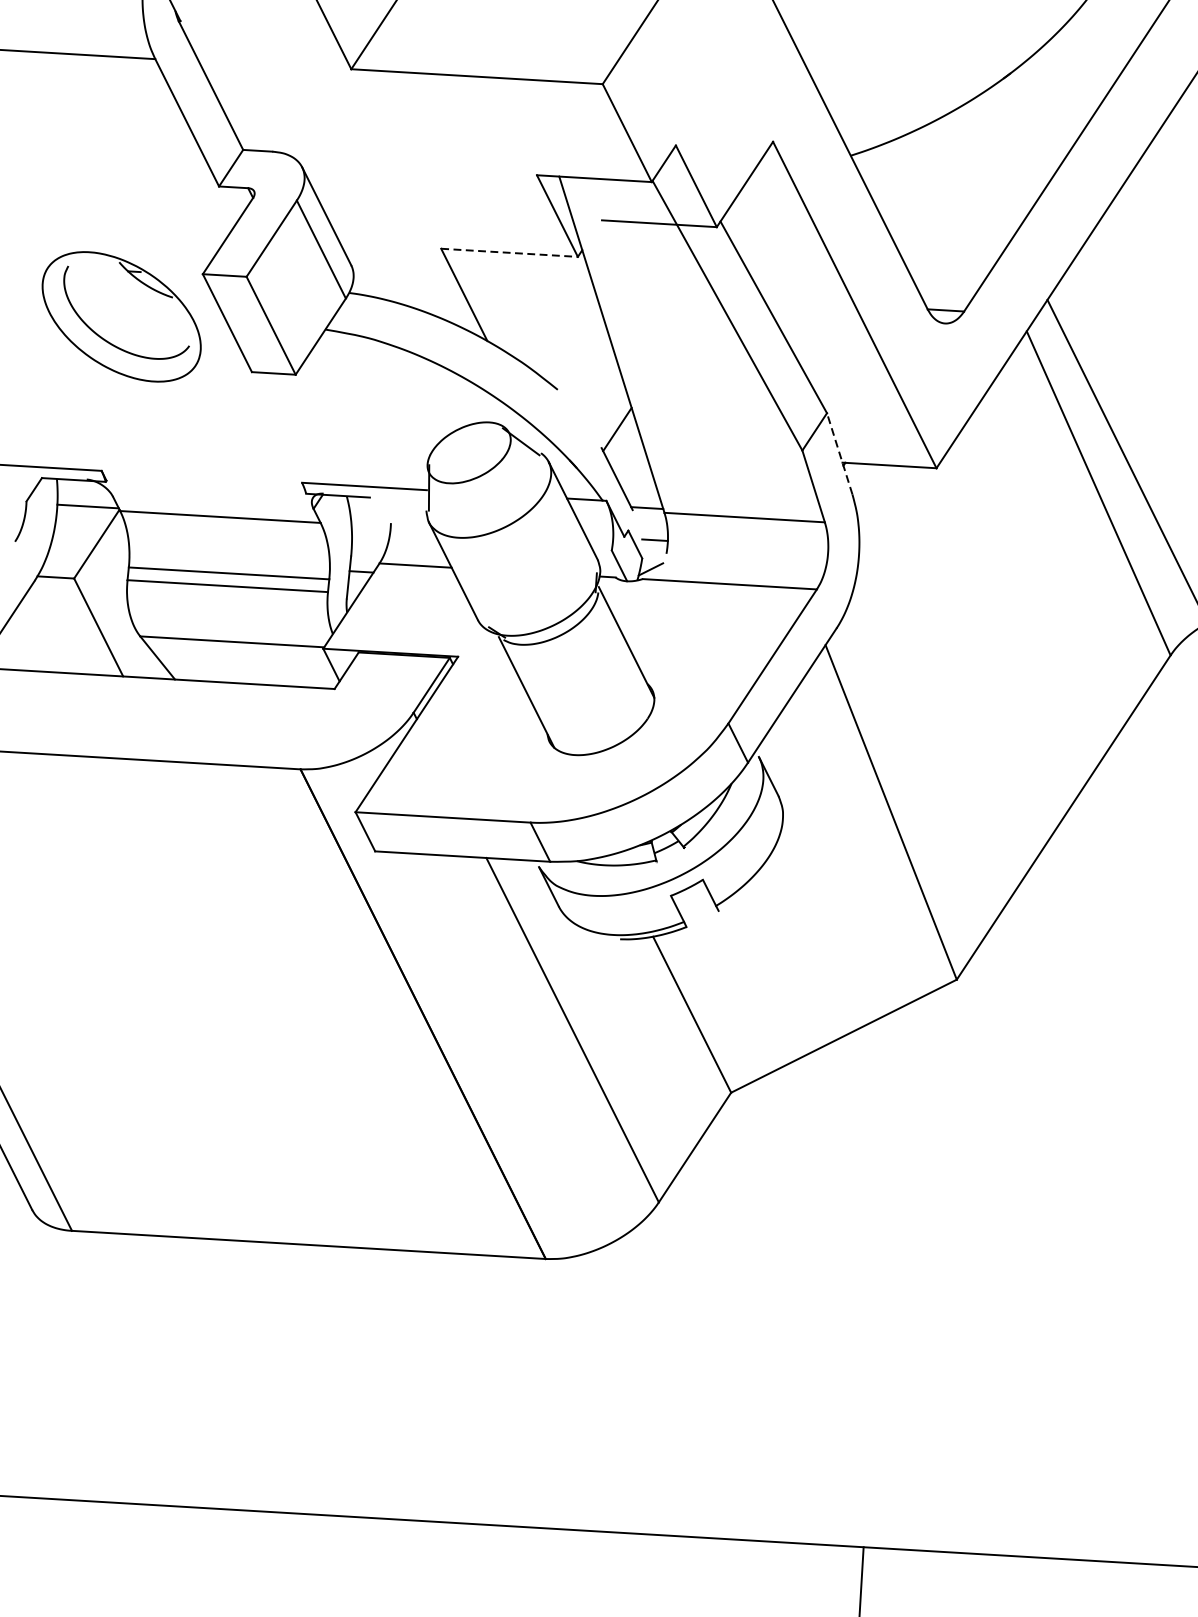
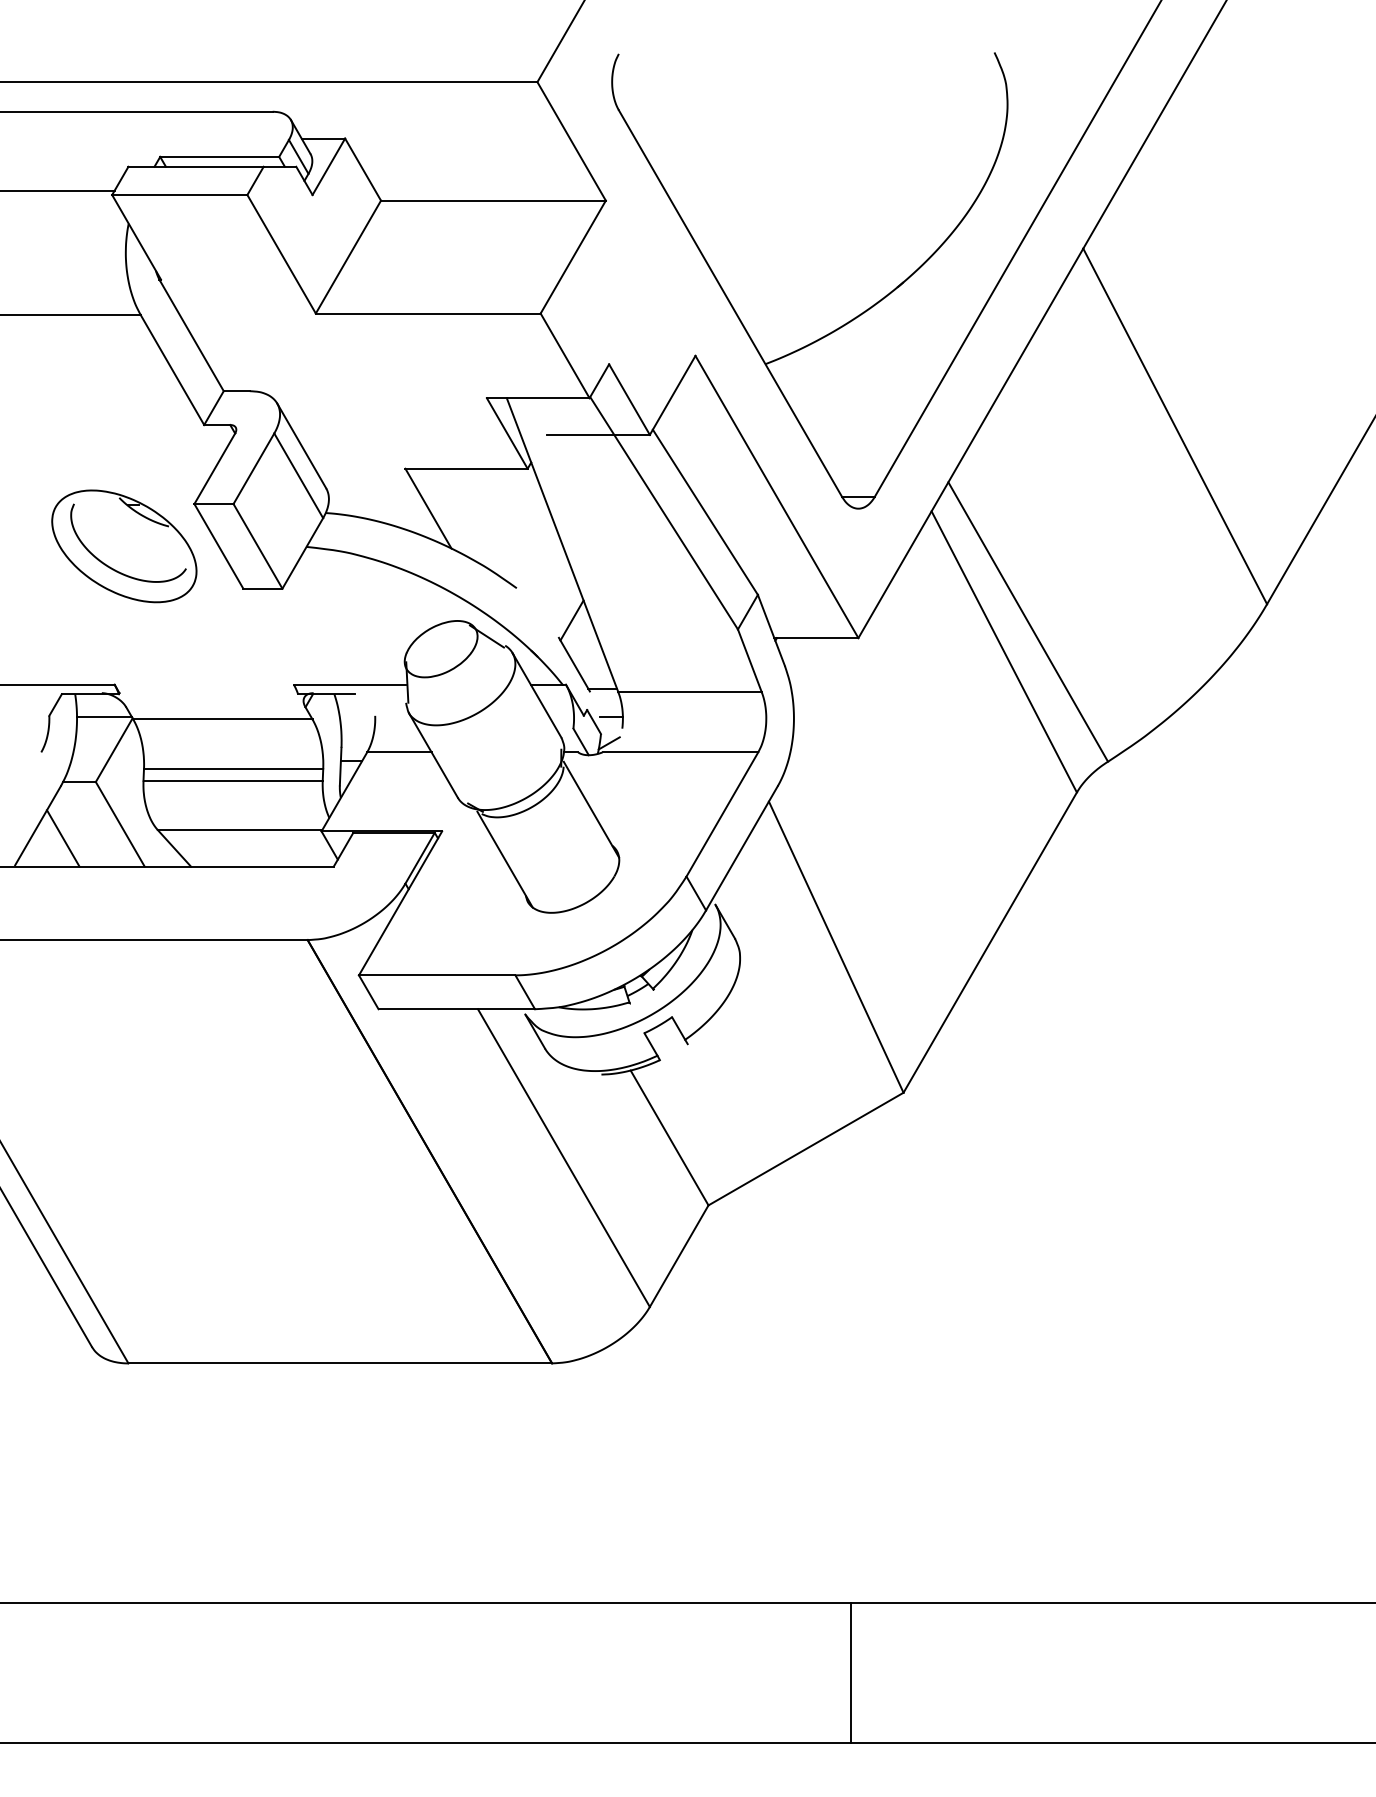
line: (510, 252) -> (467, 468), dashed -> solid
line: (839, 453) -> (771, 630), dashed -> solid
line: (34, 639) -> (63, 838), added

